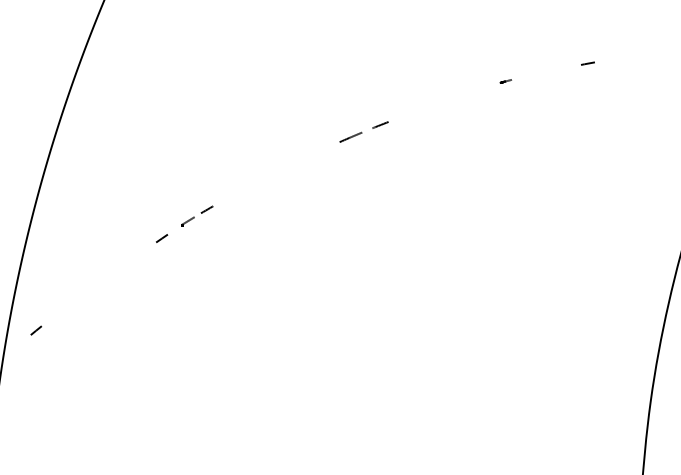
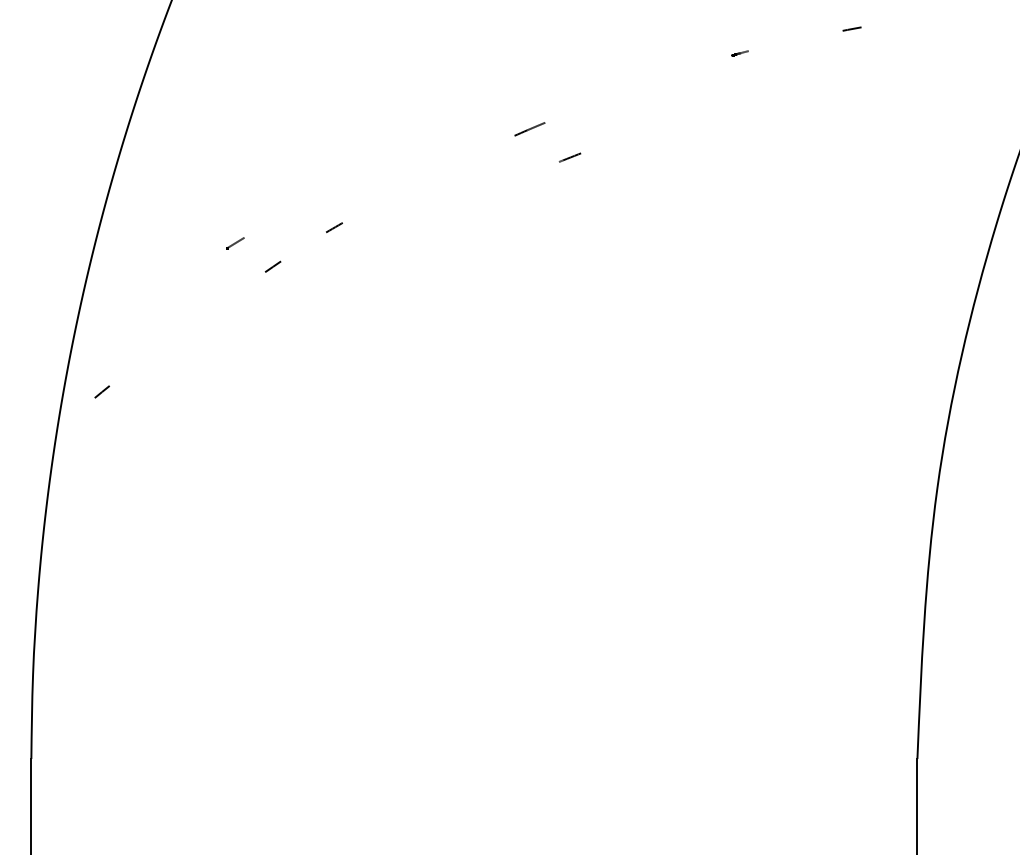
line: (380, 125) -> (569, 157), moved
line: (188, 221) -> (235, 243), moved

